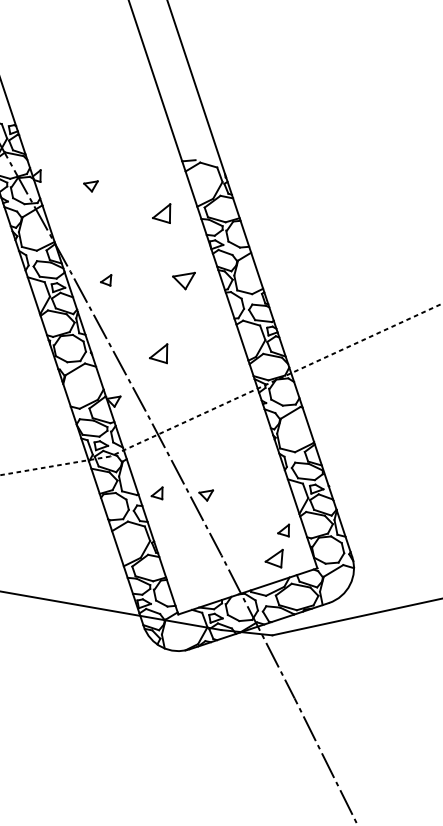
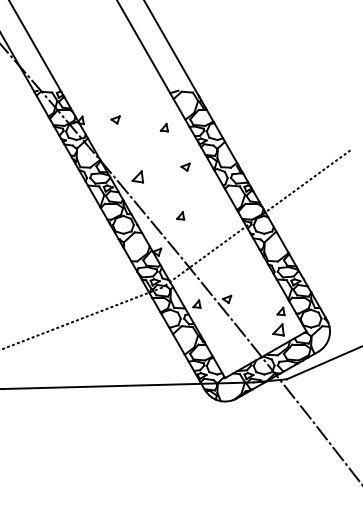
part: (161, 211) -> (163, 127), size x0.62
part: (106, 278) -> (137, 176), size x1.67
part: (183, 278) -> (185, 166), size x0.62
part: (160, 351) -> (180, 215), size x0.62

